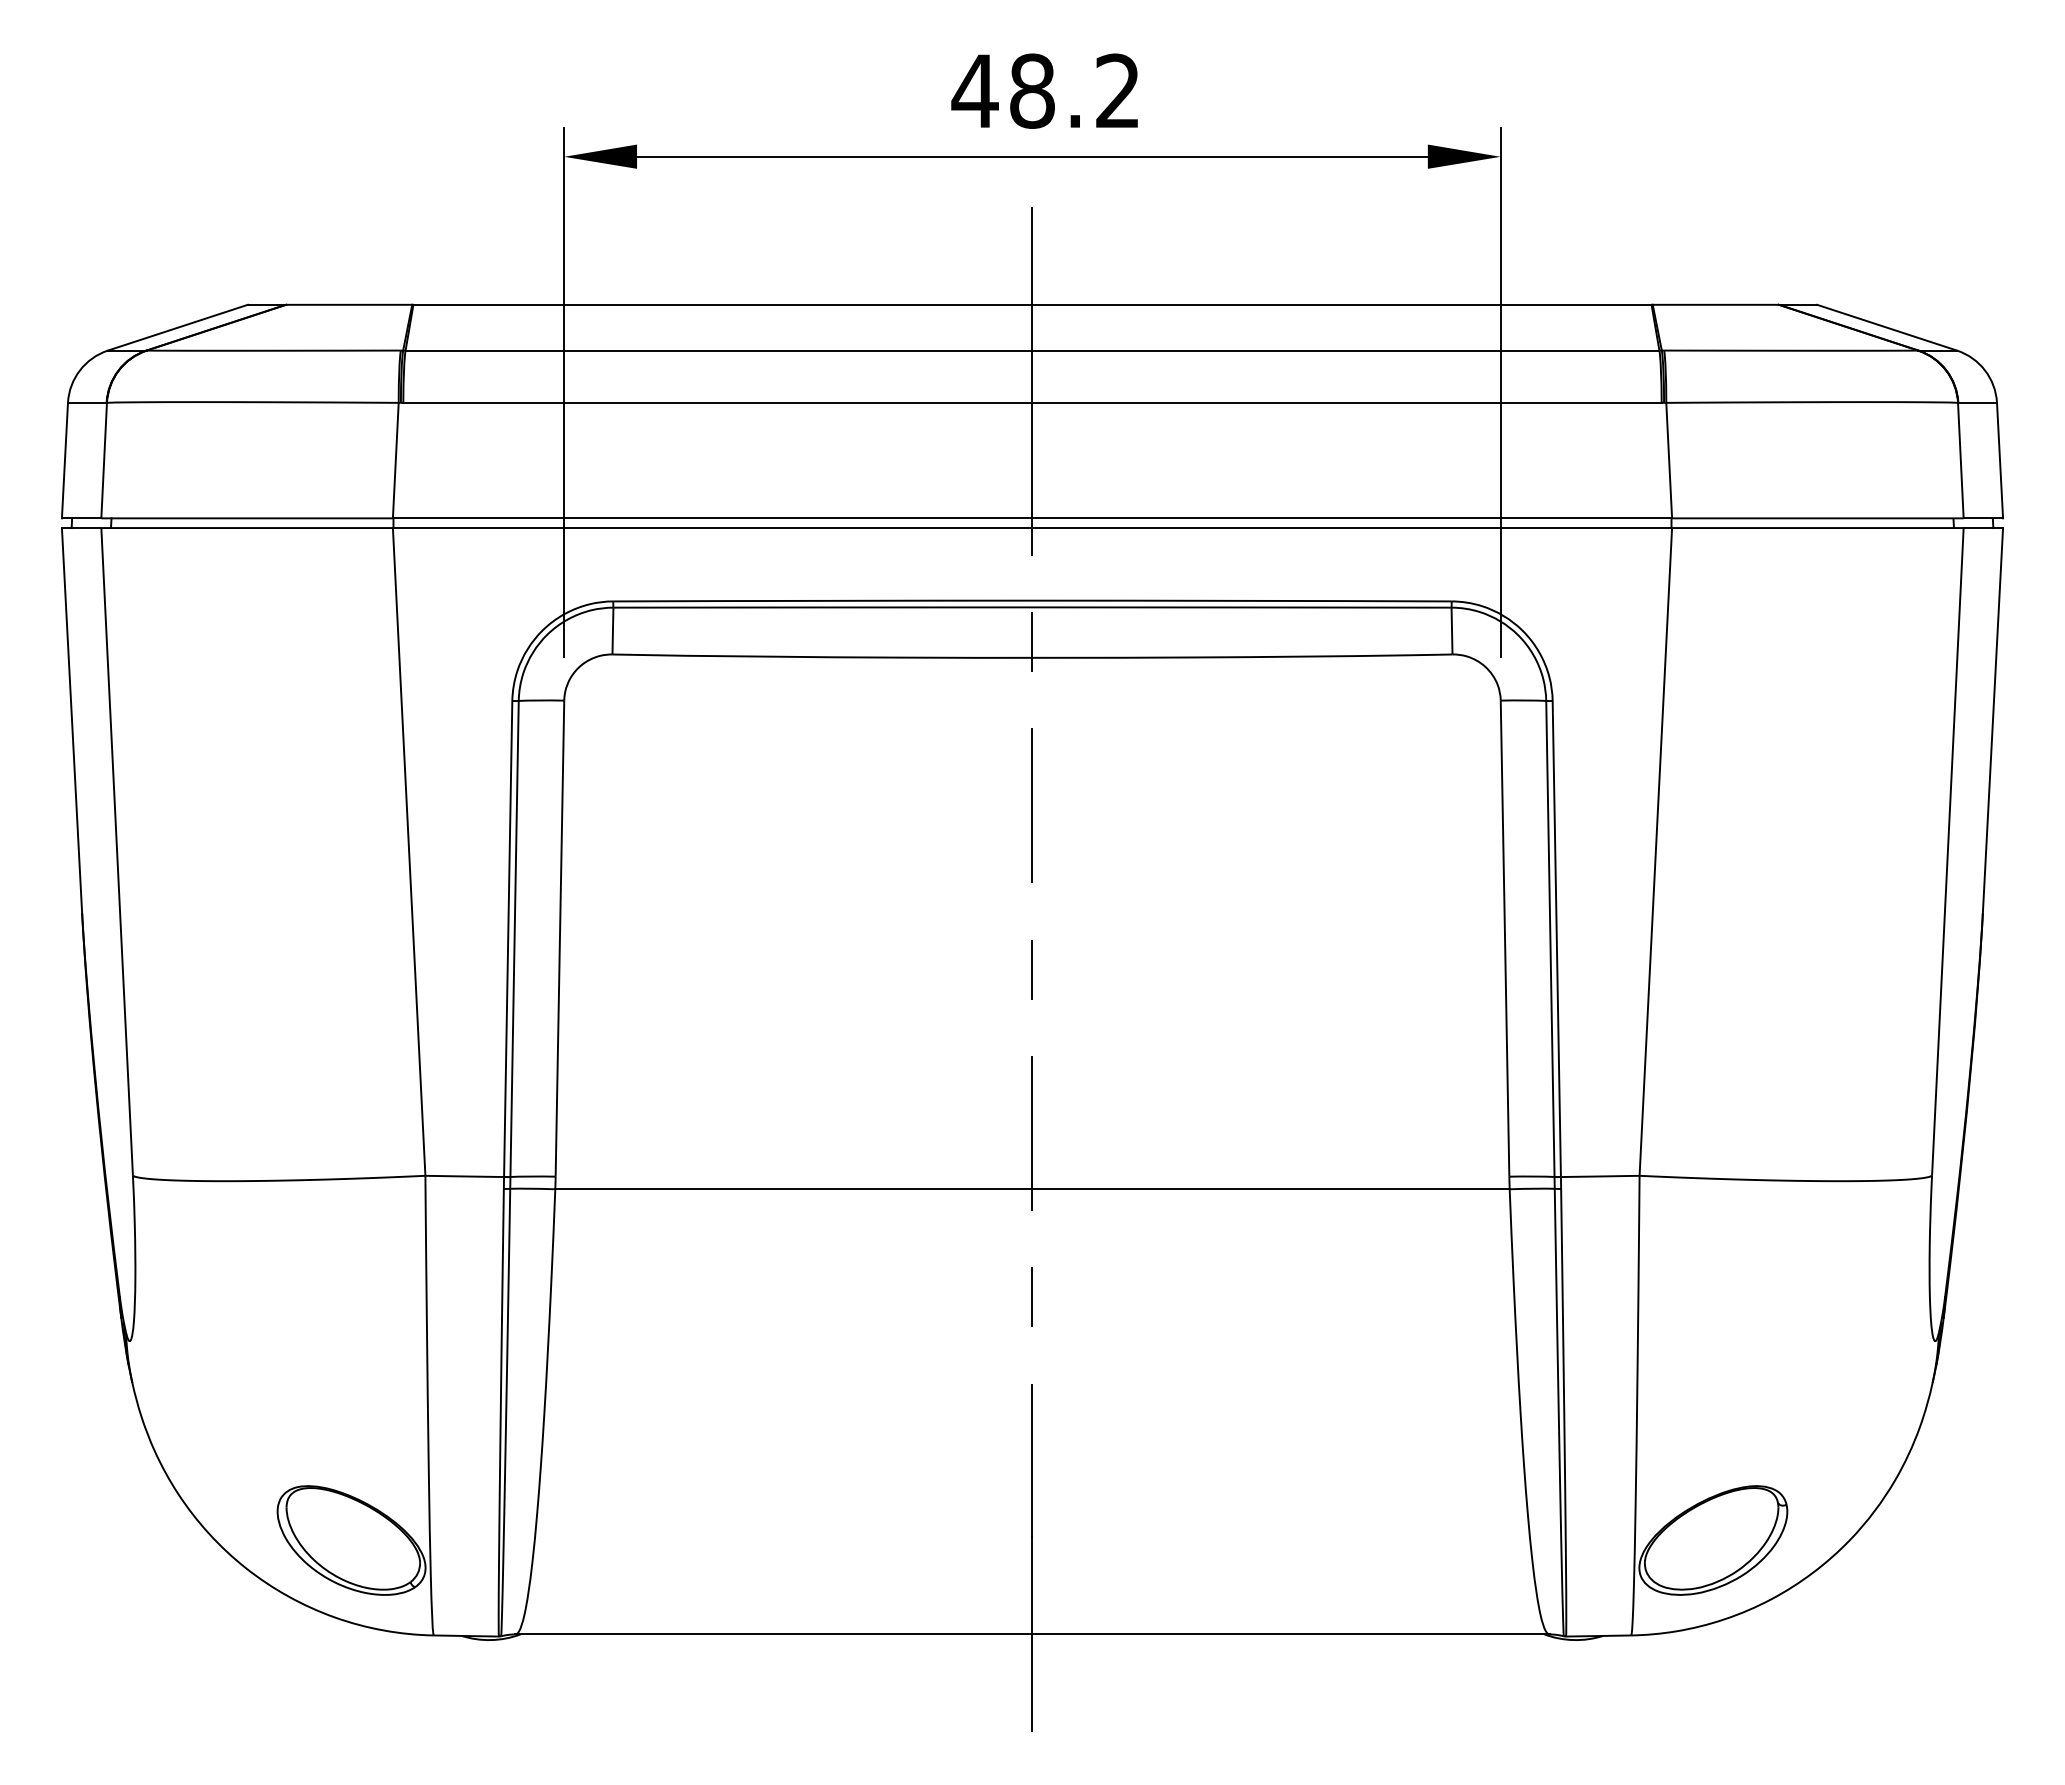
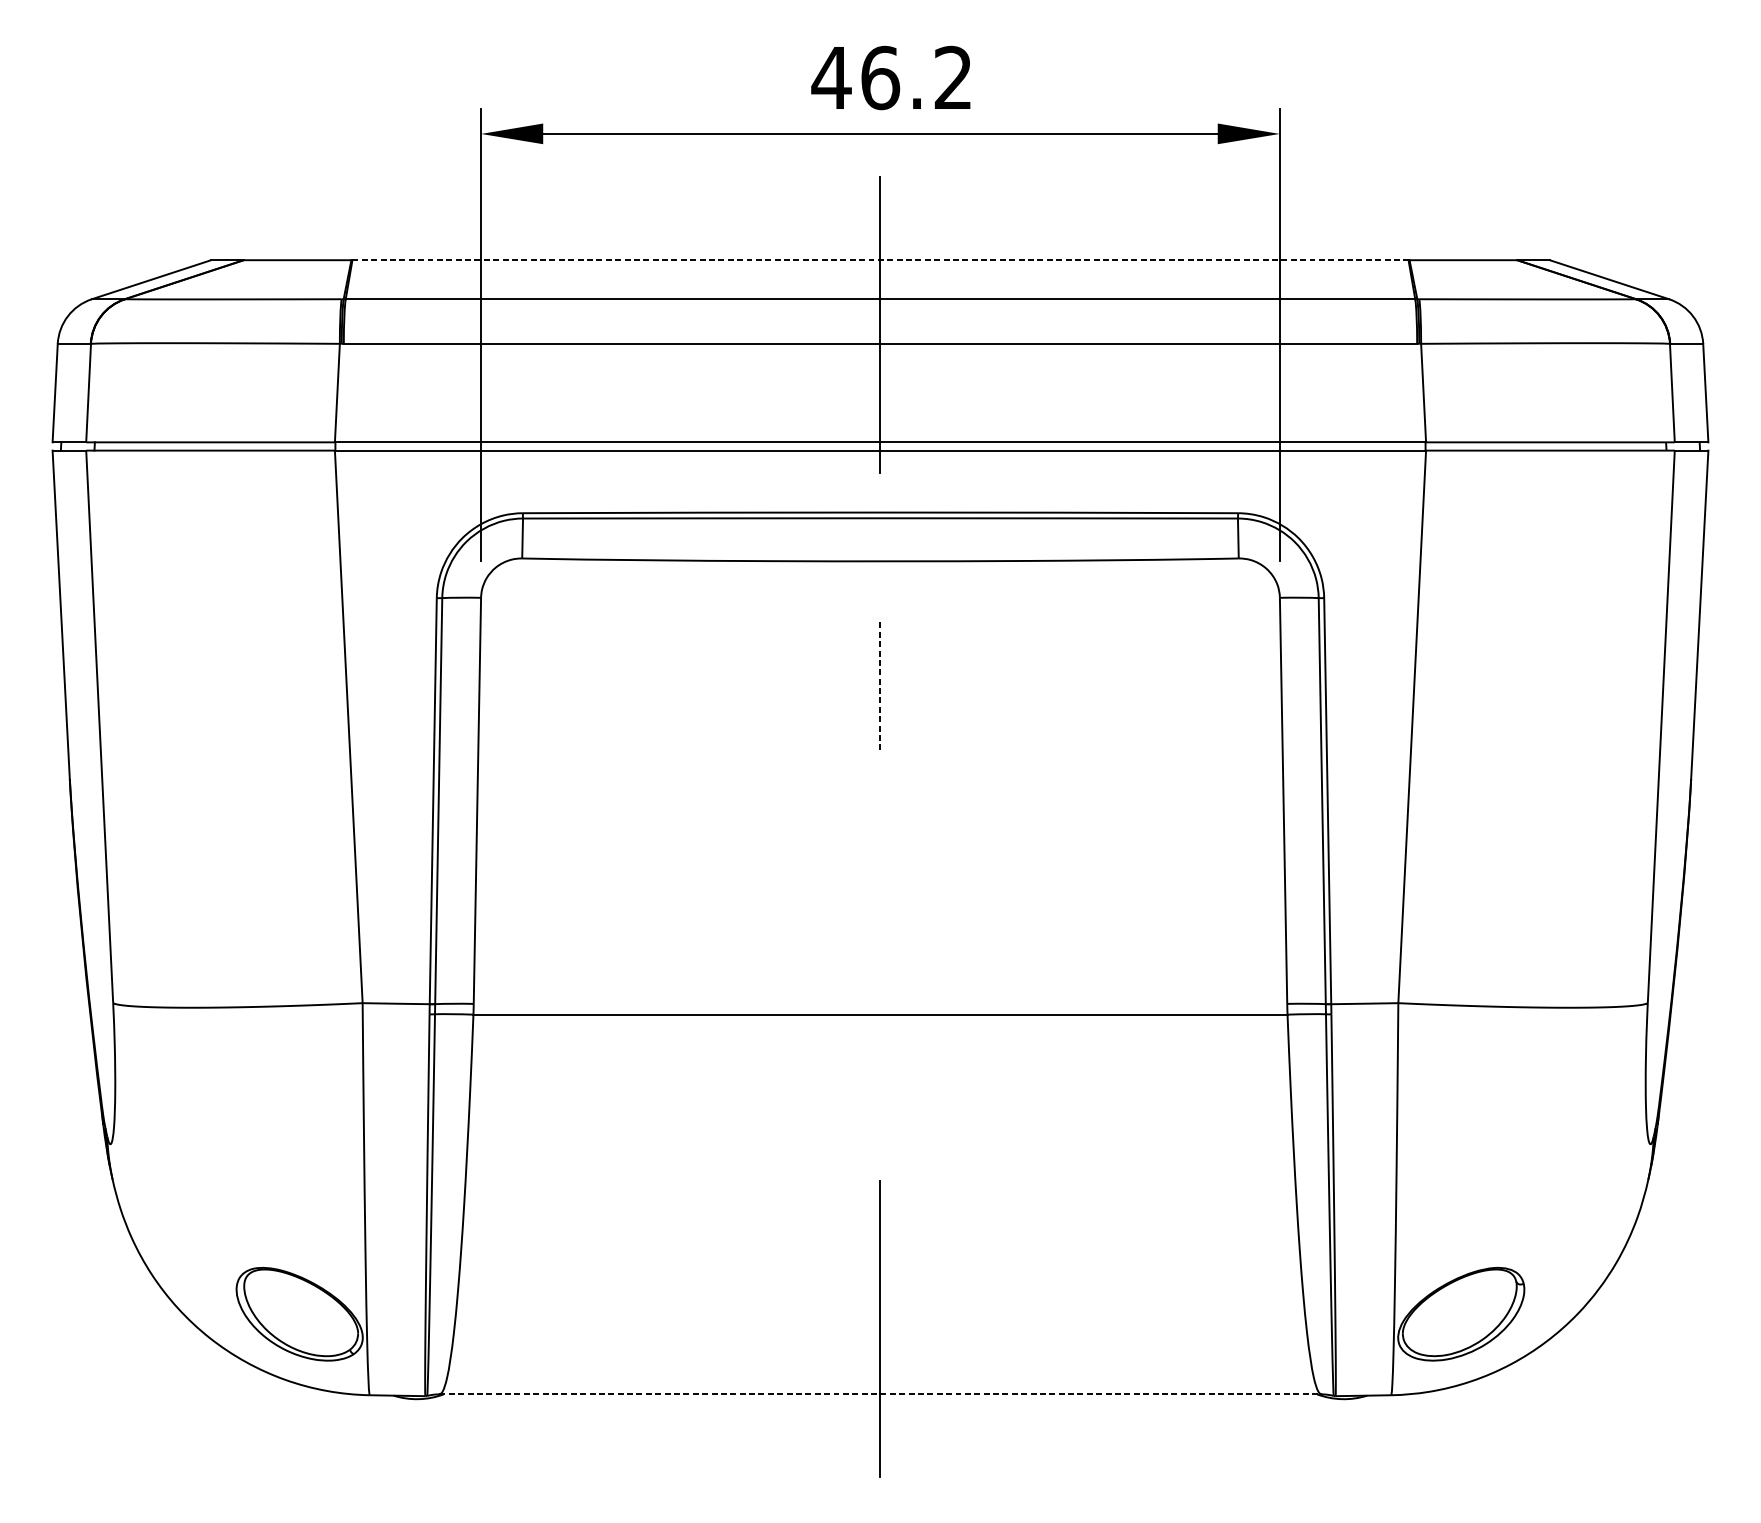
text: (1032, 90) -> (880, 77), 48.2 -> 46.2
line: (1033, 304) -> (881, 259), solid -> dashed
line: (1032, 641) -> (880, 547), removed
line: (1032, 806) -> (880, 688), solid -> dashed
line: (1032, 969) -> (880, 827), removed
line: (1032, 1132) -> (880, 966), removed
line: (1032, 1297) -> (880, 1106), removed
line: (1033, 1634) -> (881, 1394), solid -> dashed

